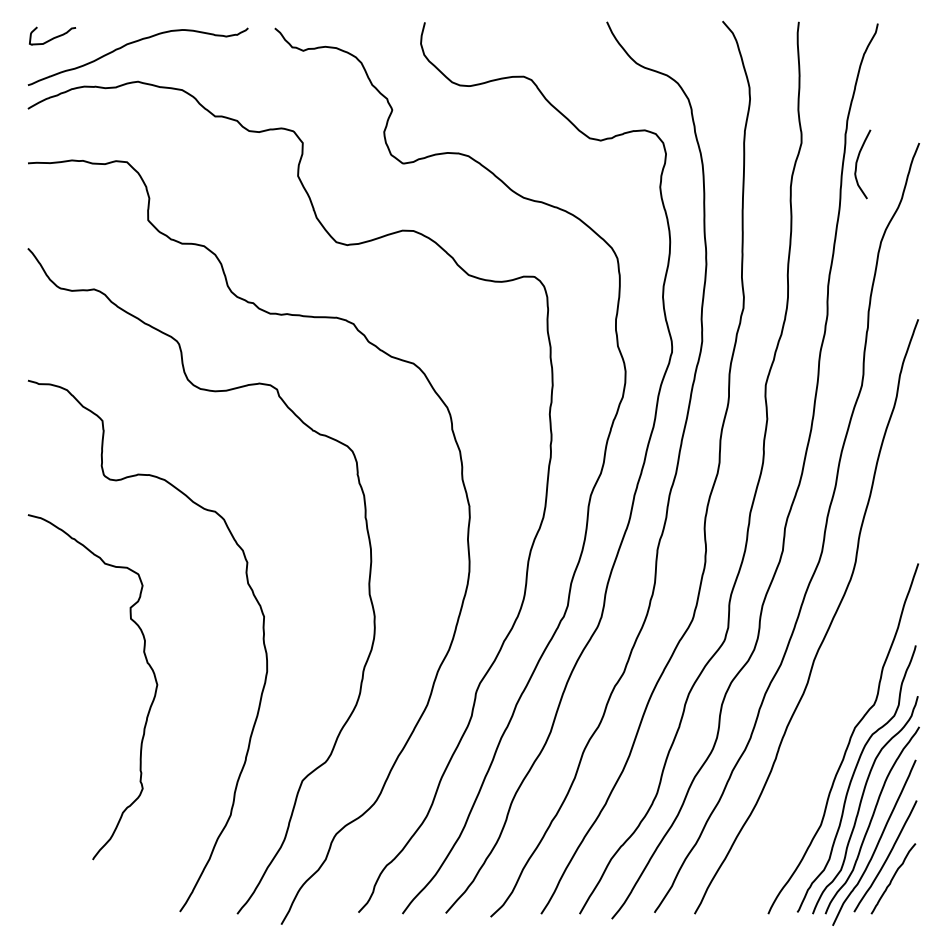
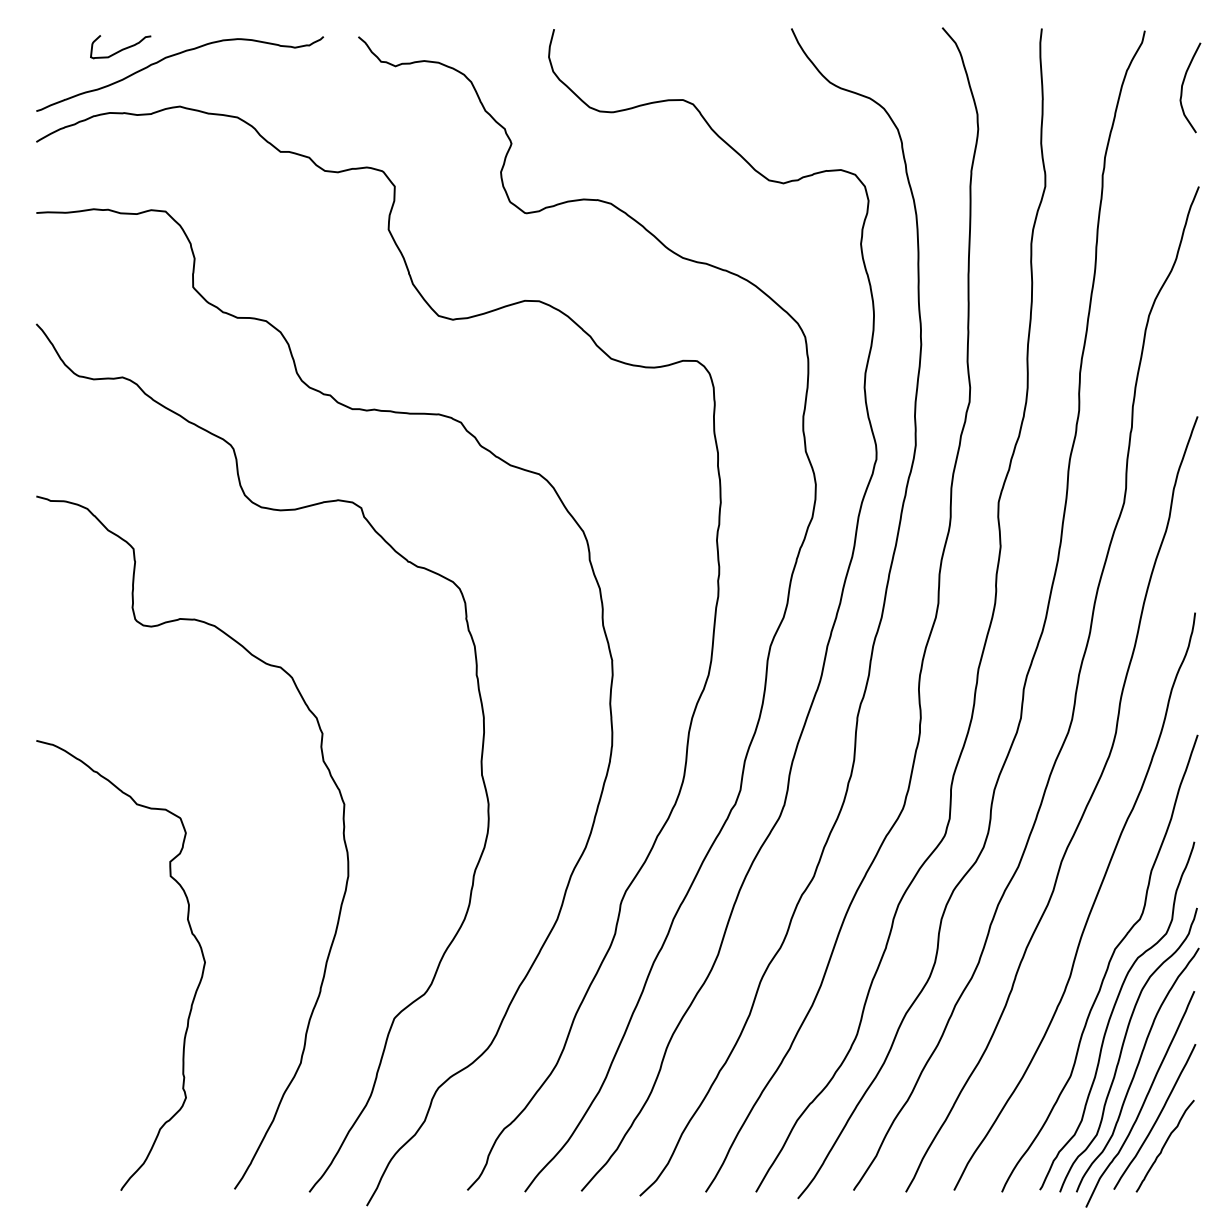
curve: (52, 37) -> (120, 48), moved
curve: (857, 164) -> (1183, 88), moved
curve: (146, 663) -> (190, 934), moved
curve: (836, 695) -> (1090, 907), added

